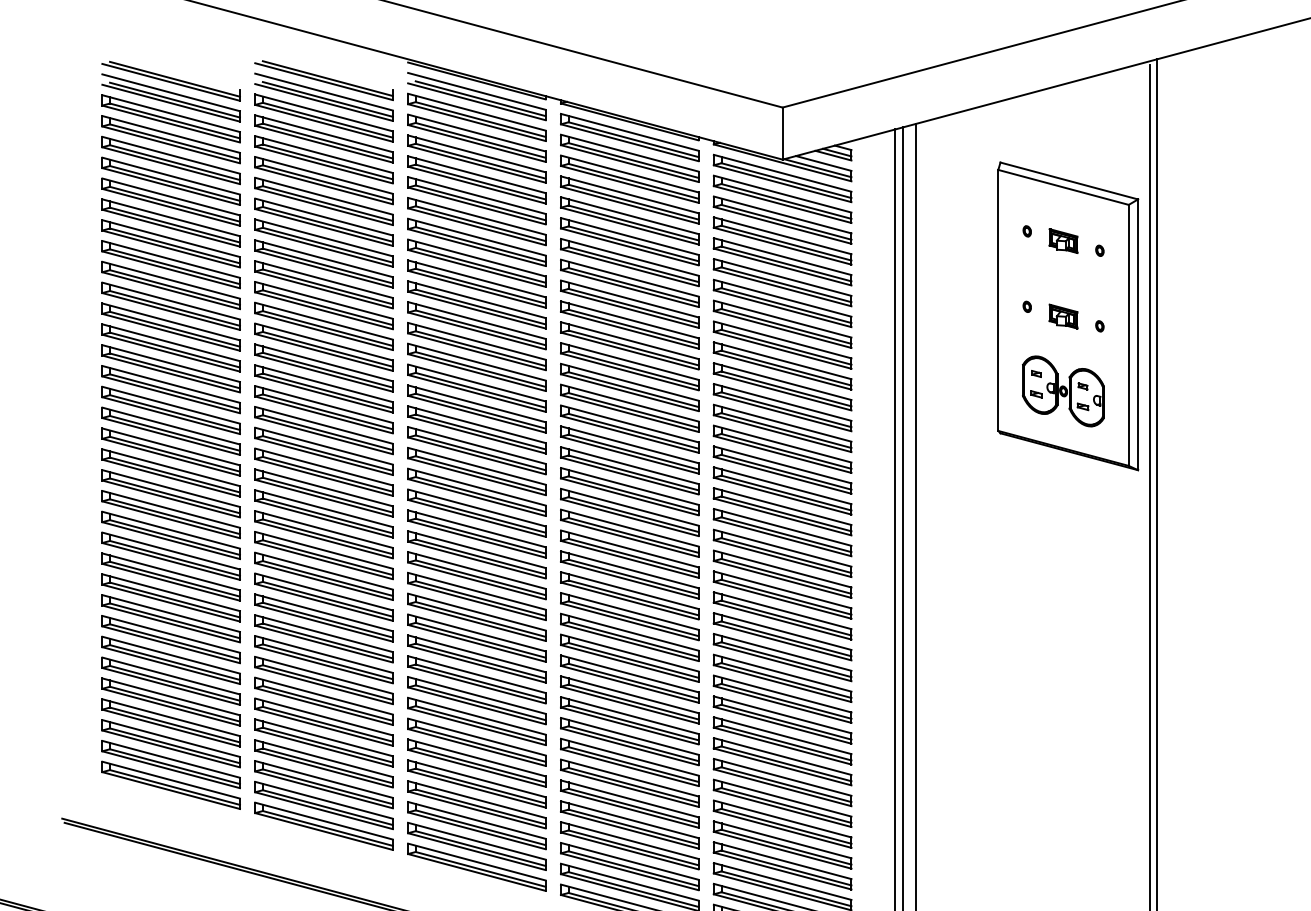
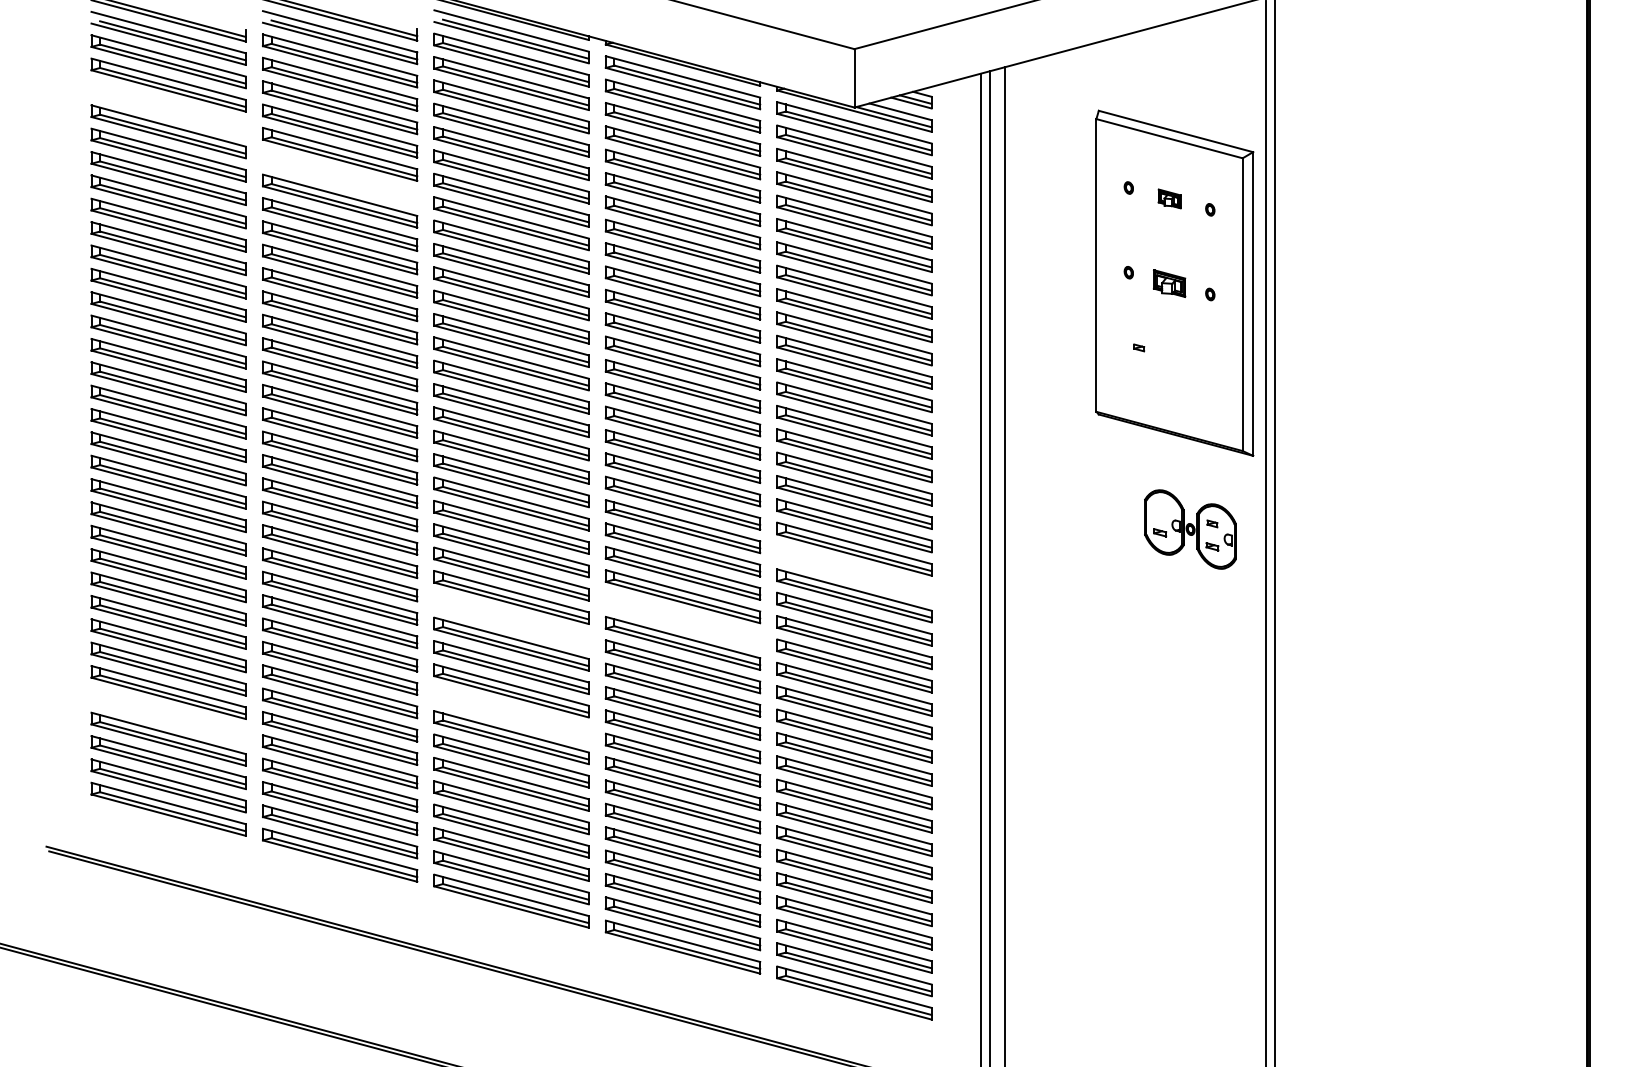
part: (171, 160) -> (168, 108), removed
part: (324, 222) -> (340, 177), removed
part: (1063, 240) -> (1169, 198), size x0.7
part: (1063, 391) -> (1190, 529), moved
part: (782, 574) -> (854, 572), removed
part: (476, 616) -> (511, 620), removed
part: (629, 616) -> (682, 619), removed
part: (476, 699) -> (511, 713), removed
part: (171, 701) -> (168, 715), removed

